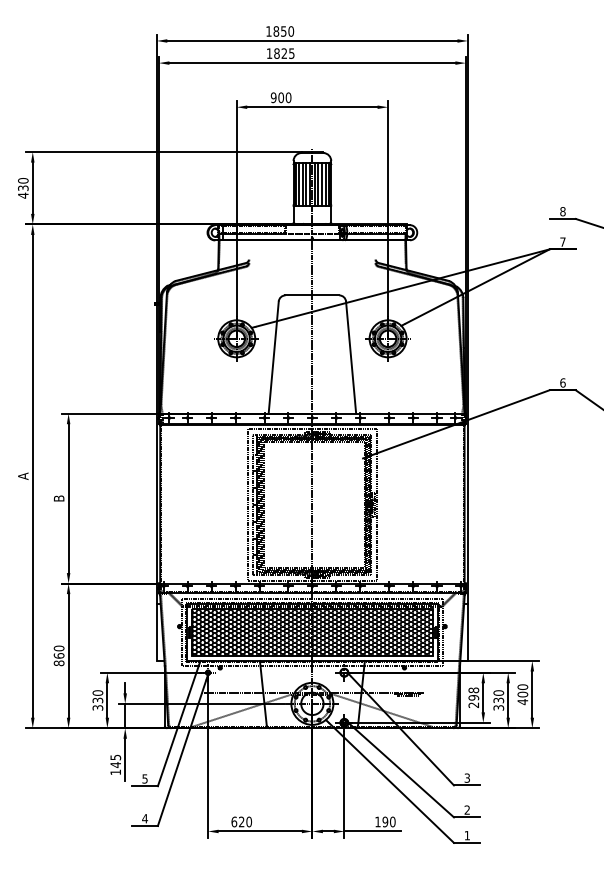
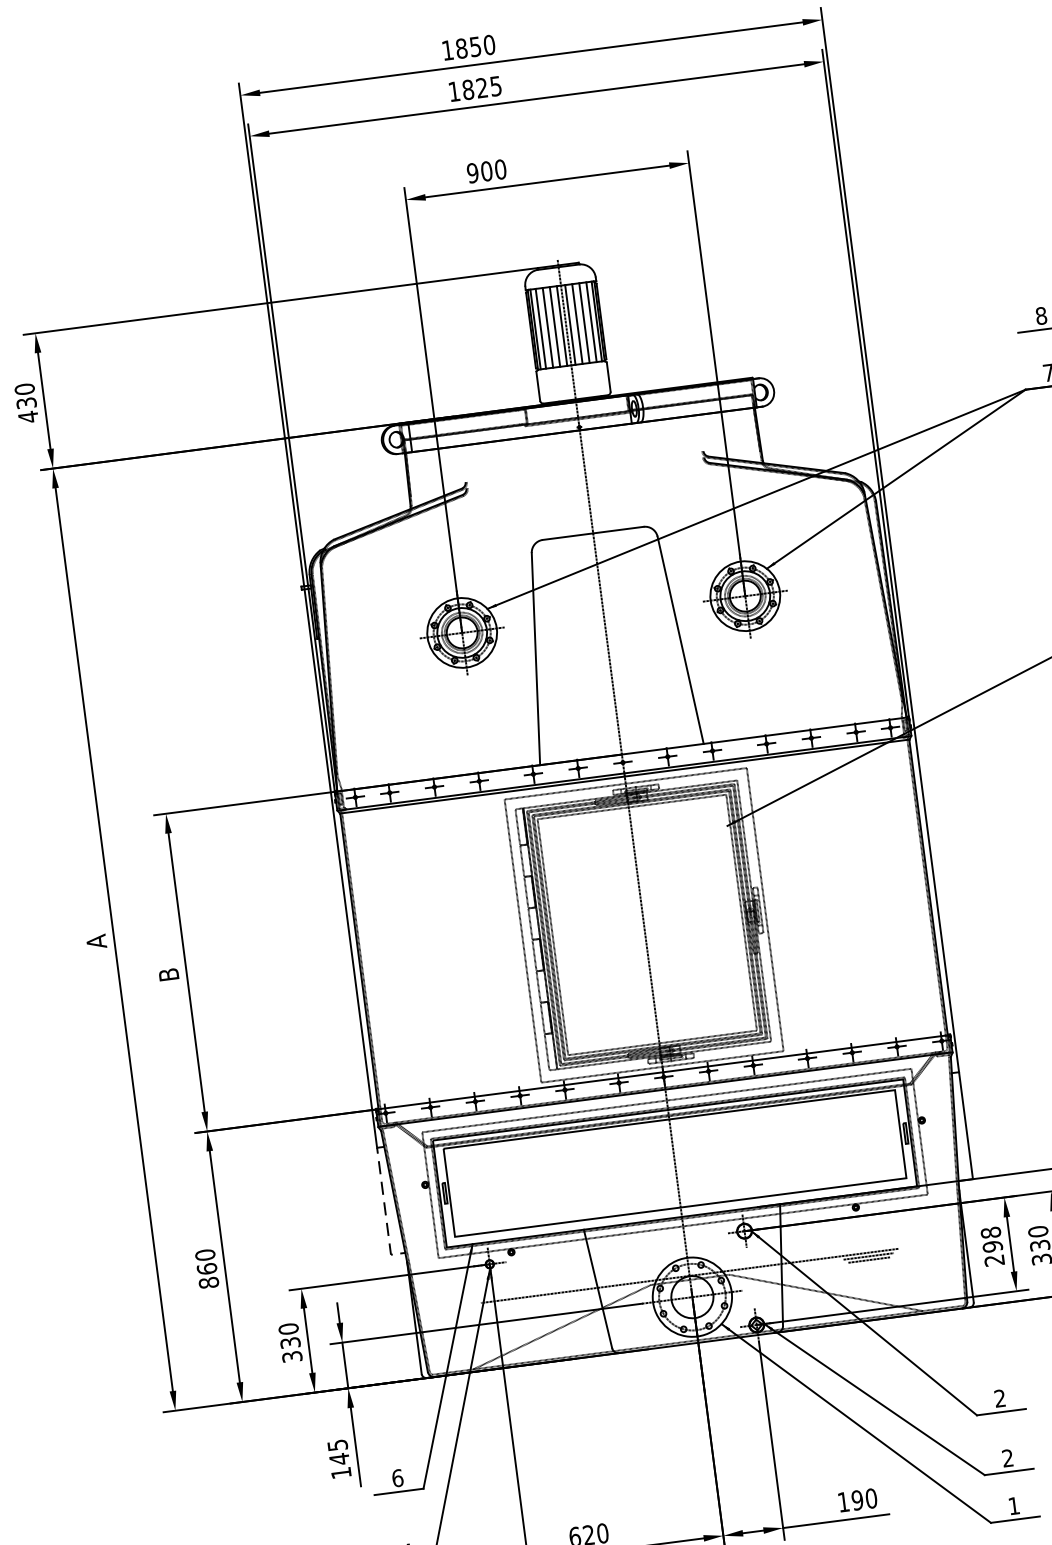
hatch: (312, 631) -> (674, 1161), removed
line: (156, 634) -> (384, 1205), solid -> dashed
text: (144, 778) -> (396, 1477), 5 -> 6
text: (466, 778) -> (998, 1399), 3 -> 2

